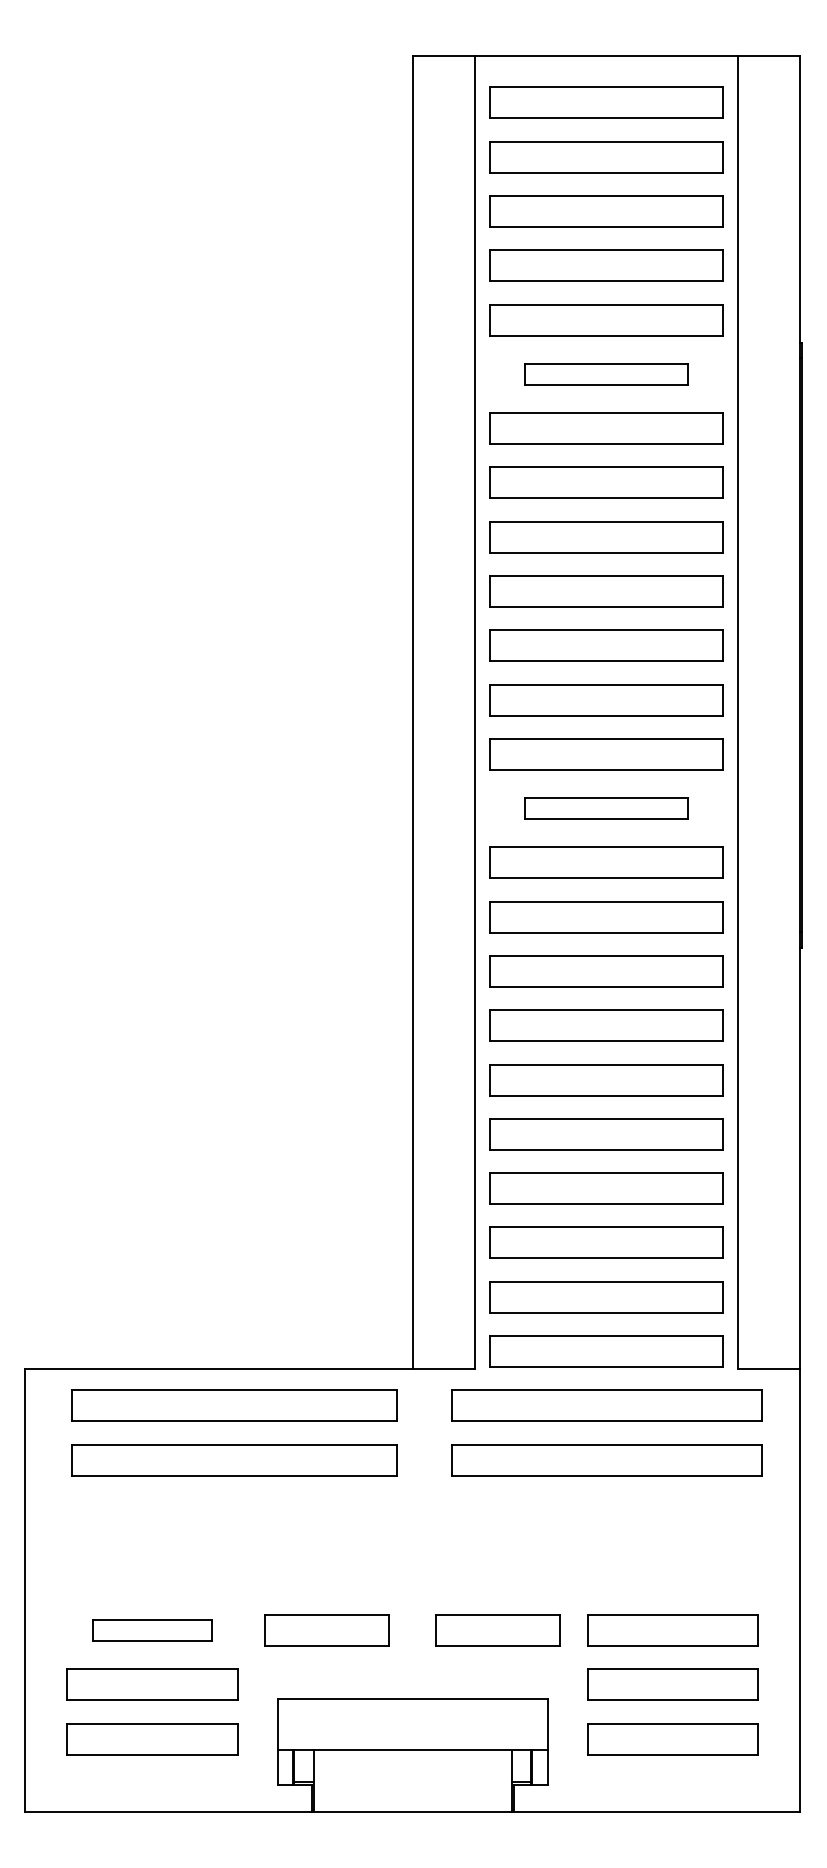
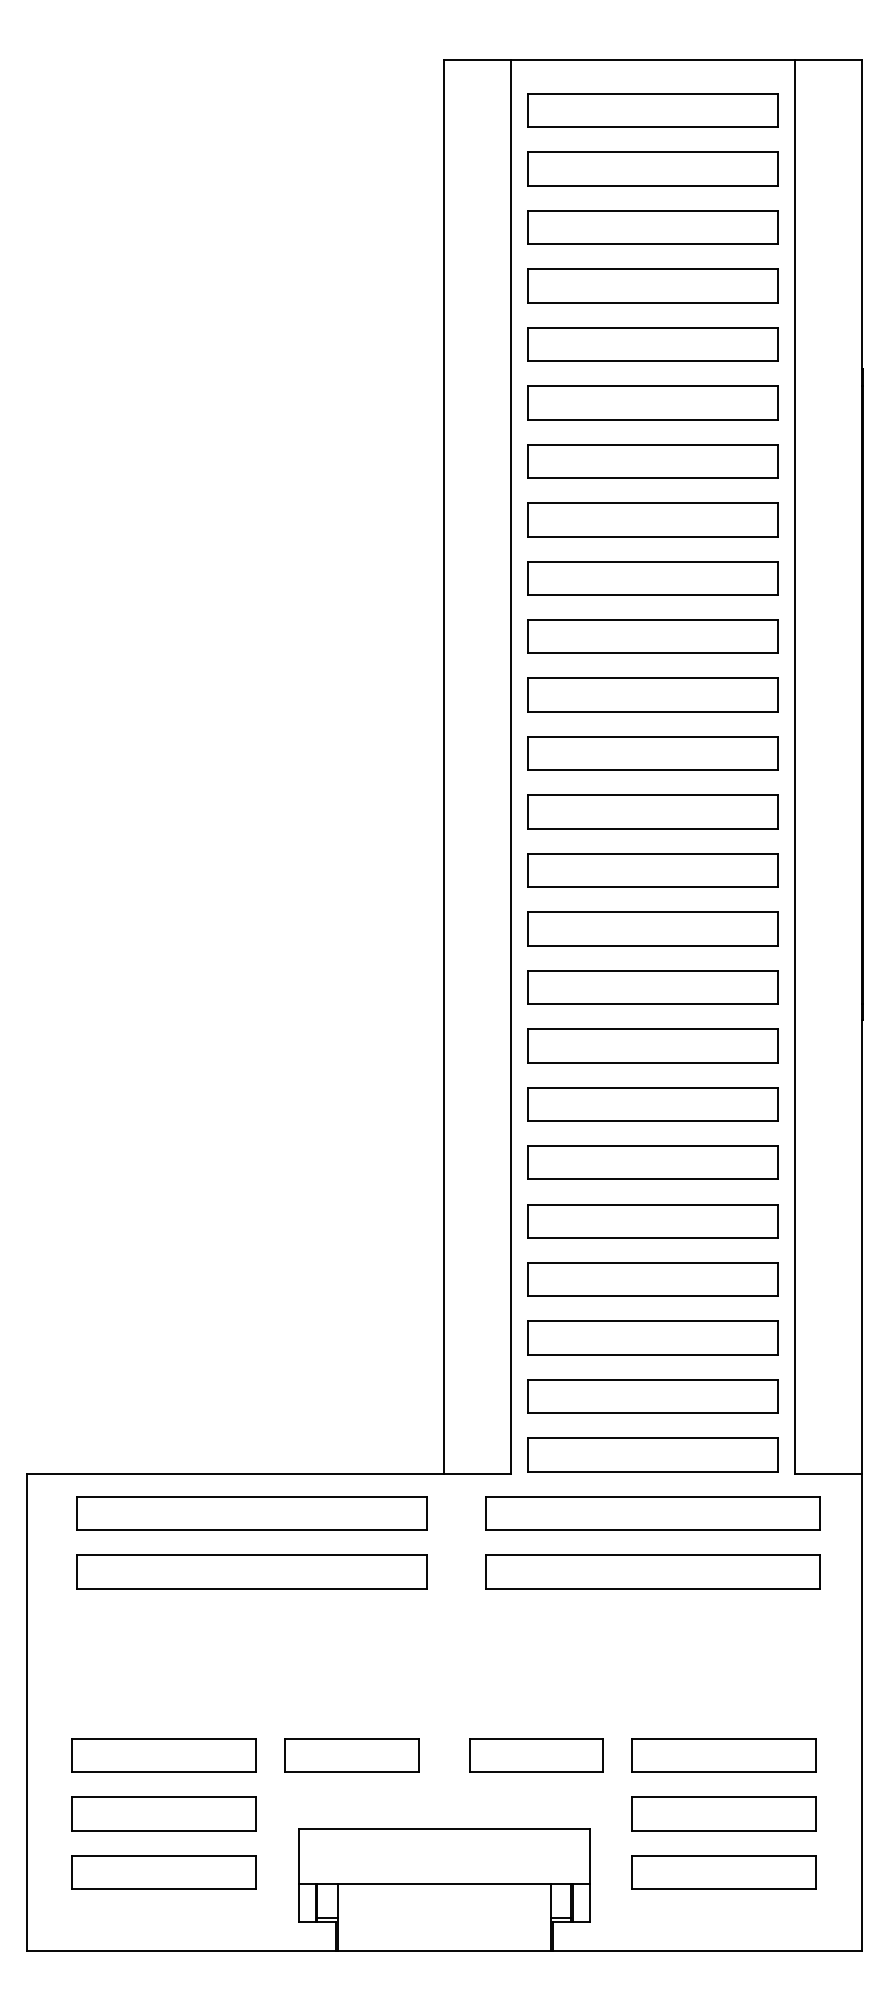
part: (606, 374) -> (652, 403), size x1.43
part: (606, 808) -> (652, 870), size x1.43
part: (152, 1630) -> (163, 1755), size x1.43

